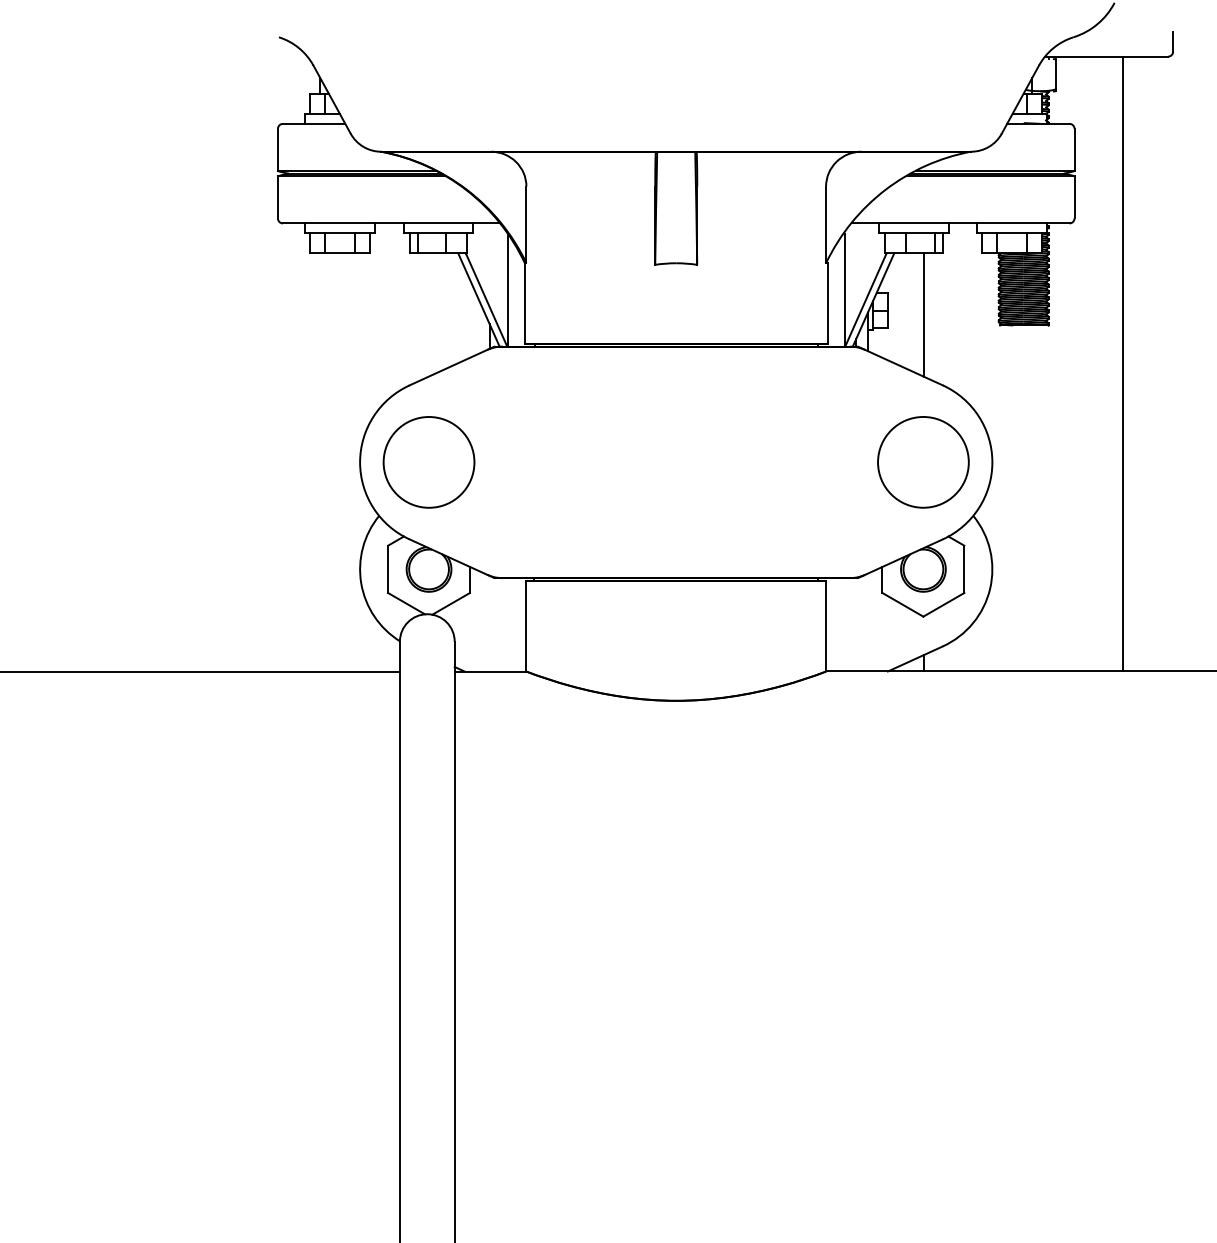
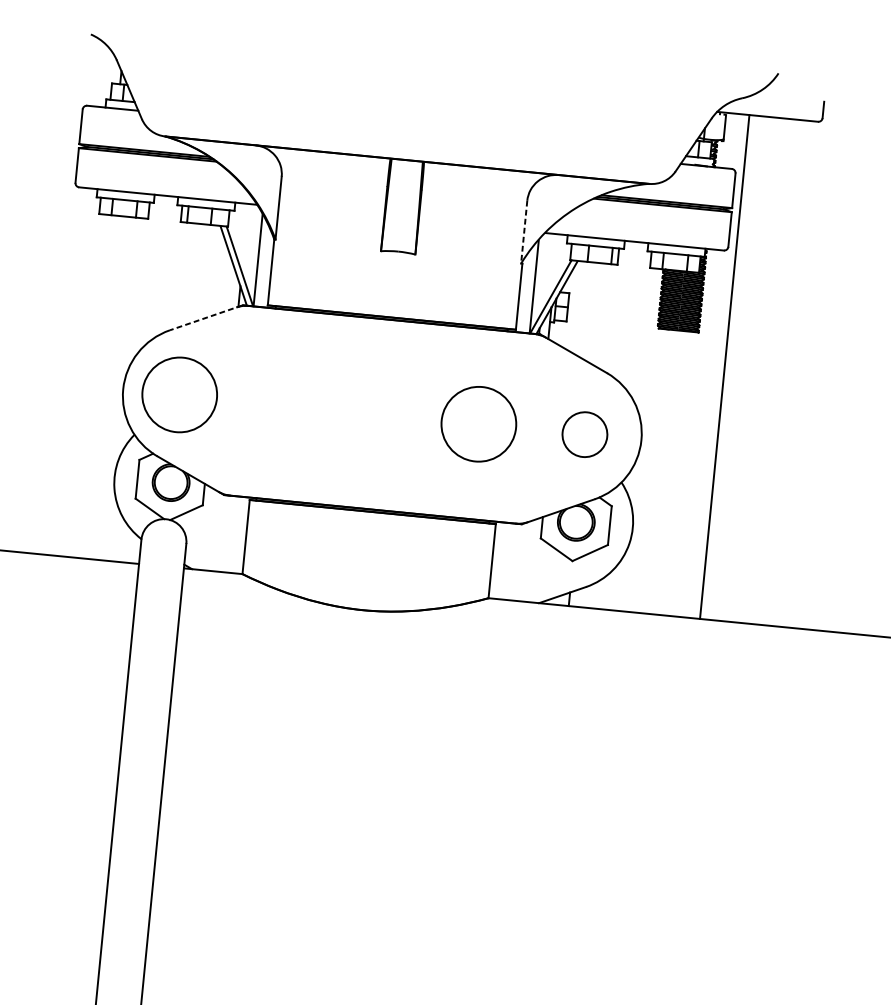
line: (826, 225) -> (524, 232), solid -> dashed
line: (924, 314) -> (597, 313), removed
line: (1123, 363) -> (724, 366), moved
line: (451, 366) -> (205, 318), solid -> dashed
circle: (793, 462) -> (478, 424), added
circle: (923, 462) -> (584, 434), size x0.6

